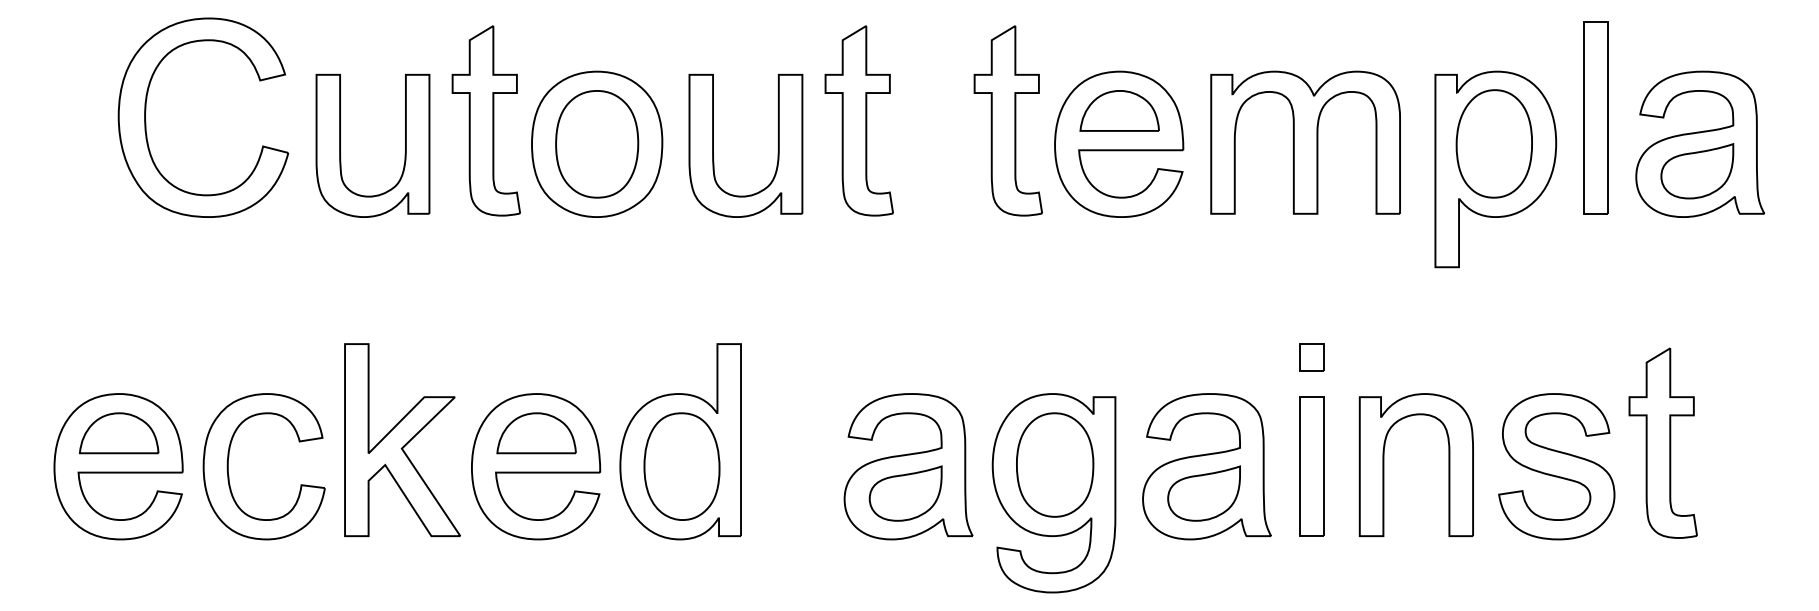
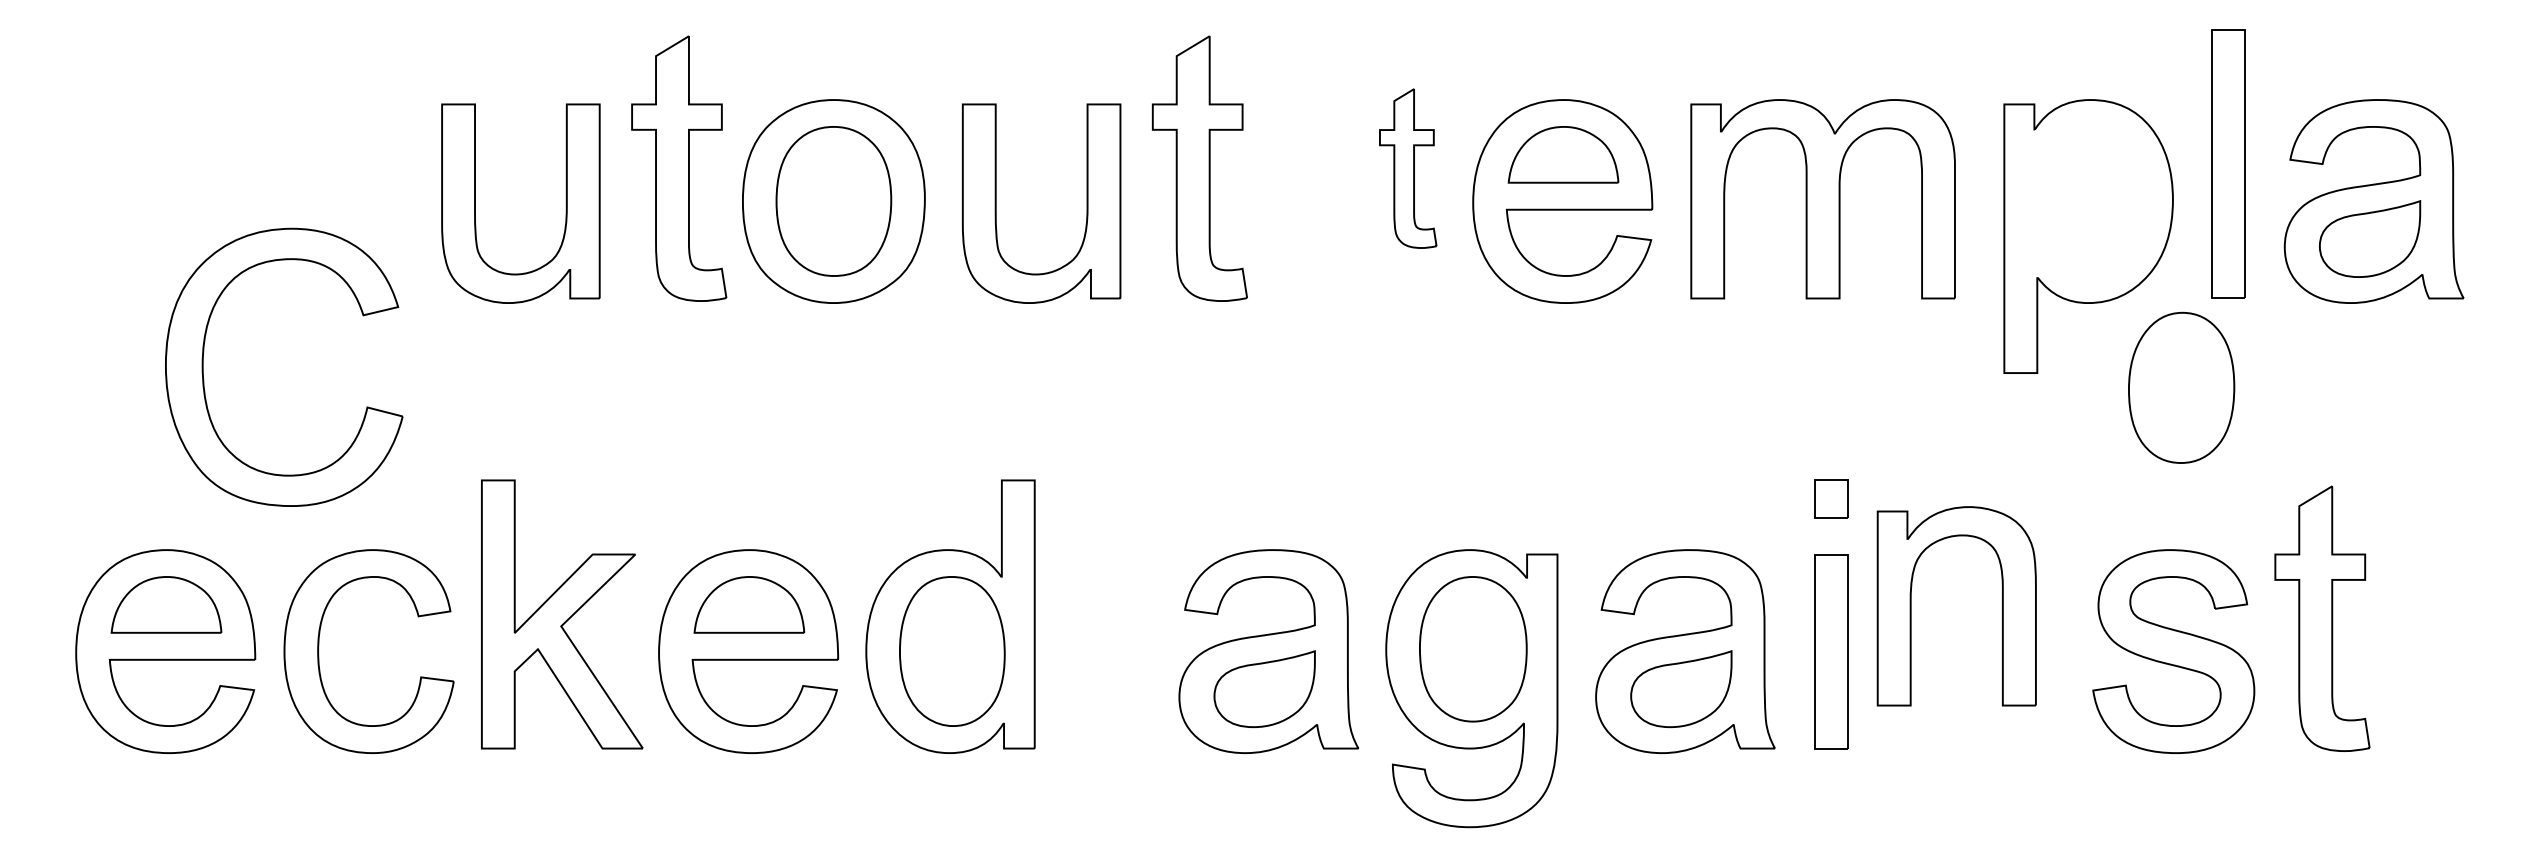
part: (145, 117) -> (203, 366), moved
part: (1008, 120) -> (1408, 168), size x0.6
part: (1494, 143) -> (2181, 387), moved
part: (1383, 465) -> (1911, 606), moved

